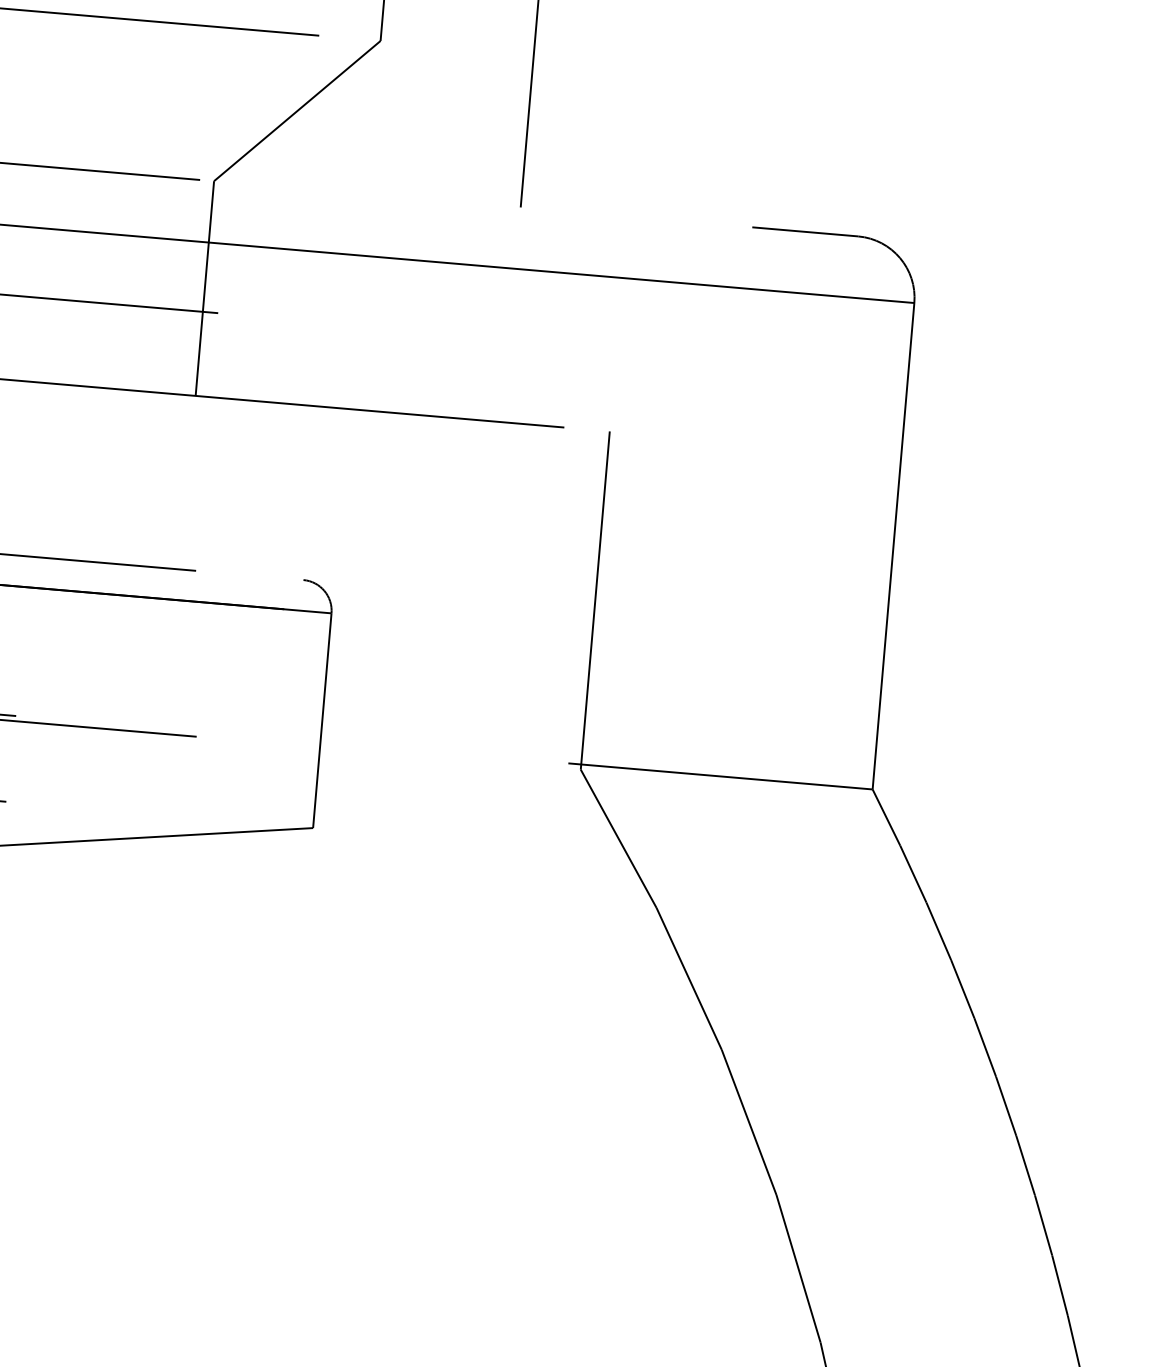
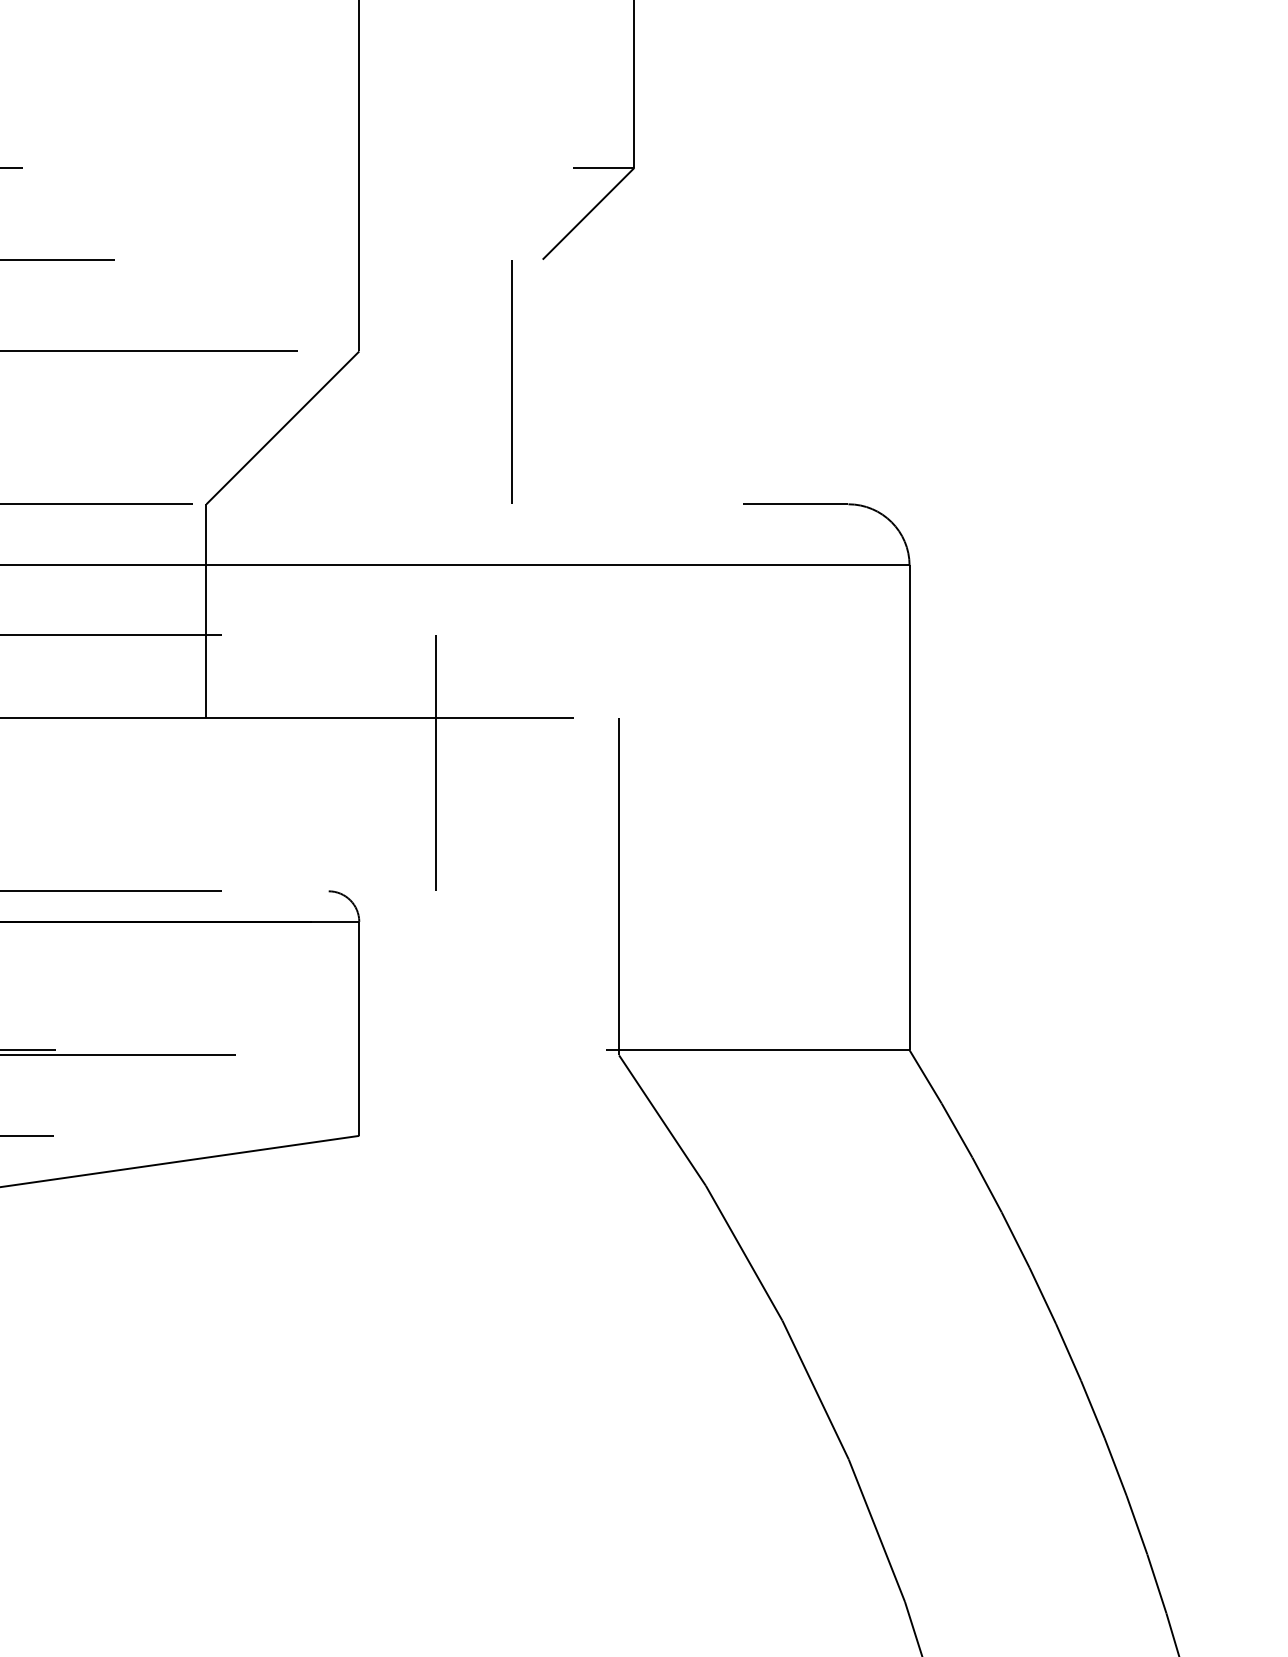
line: (421, 459) -> (435, 762), added

